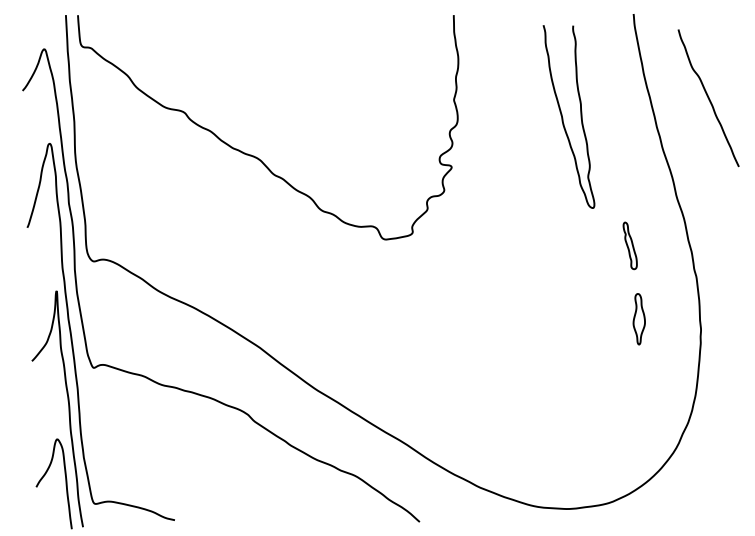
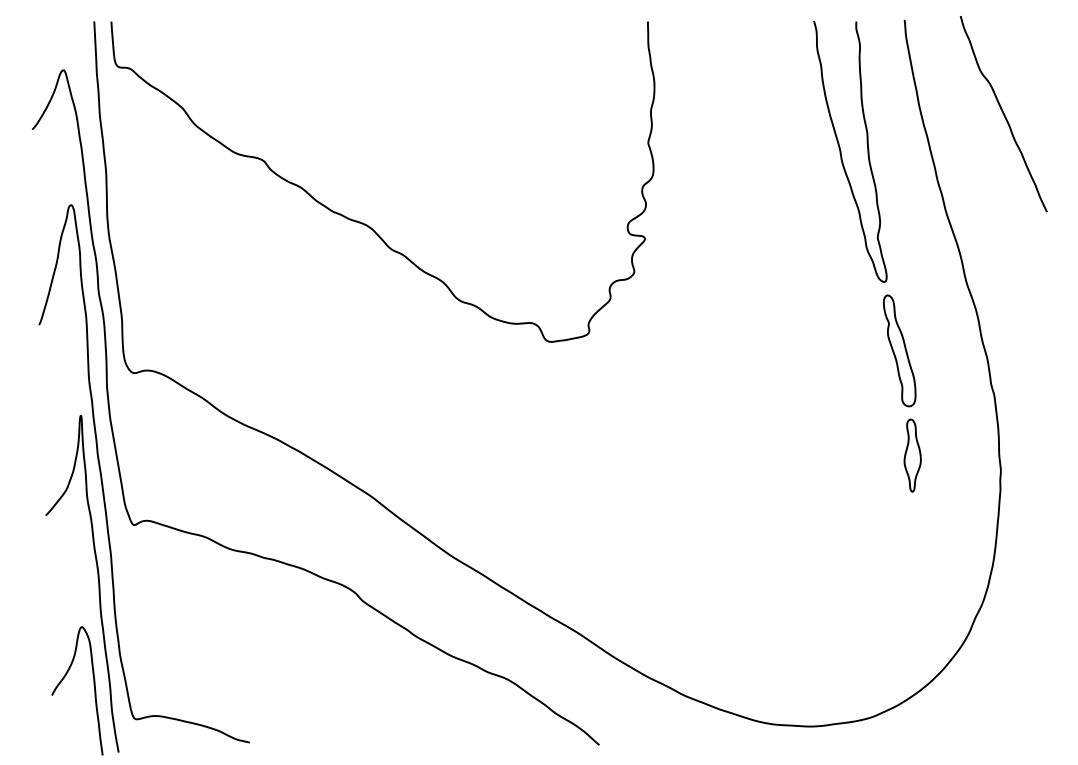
curve: (708, 98) -> (1003, 114), moved
curve: (562, 116) -> (841, 151), moved
part: (630, 245) -> (899, 350), size x1.67

